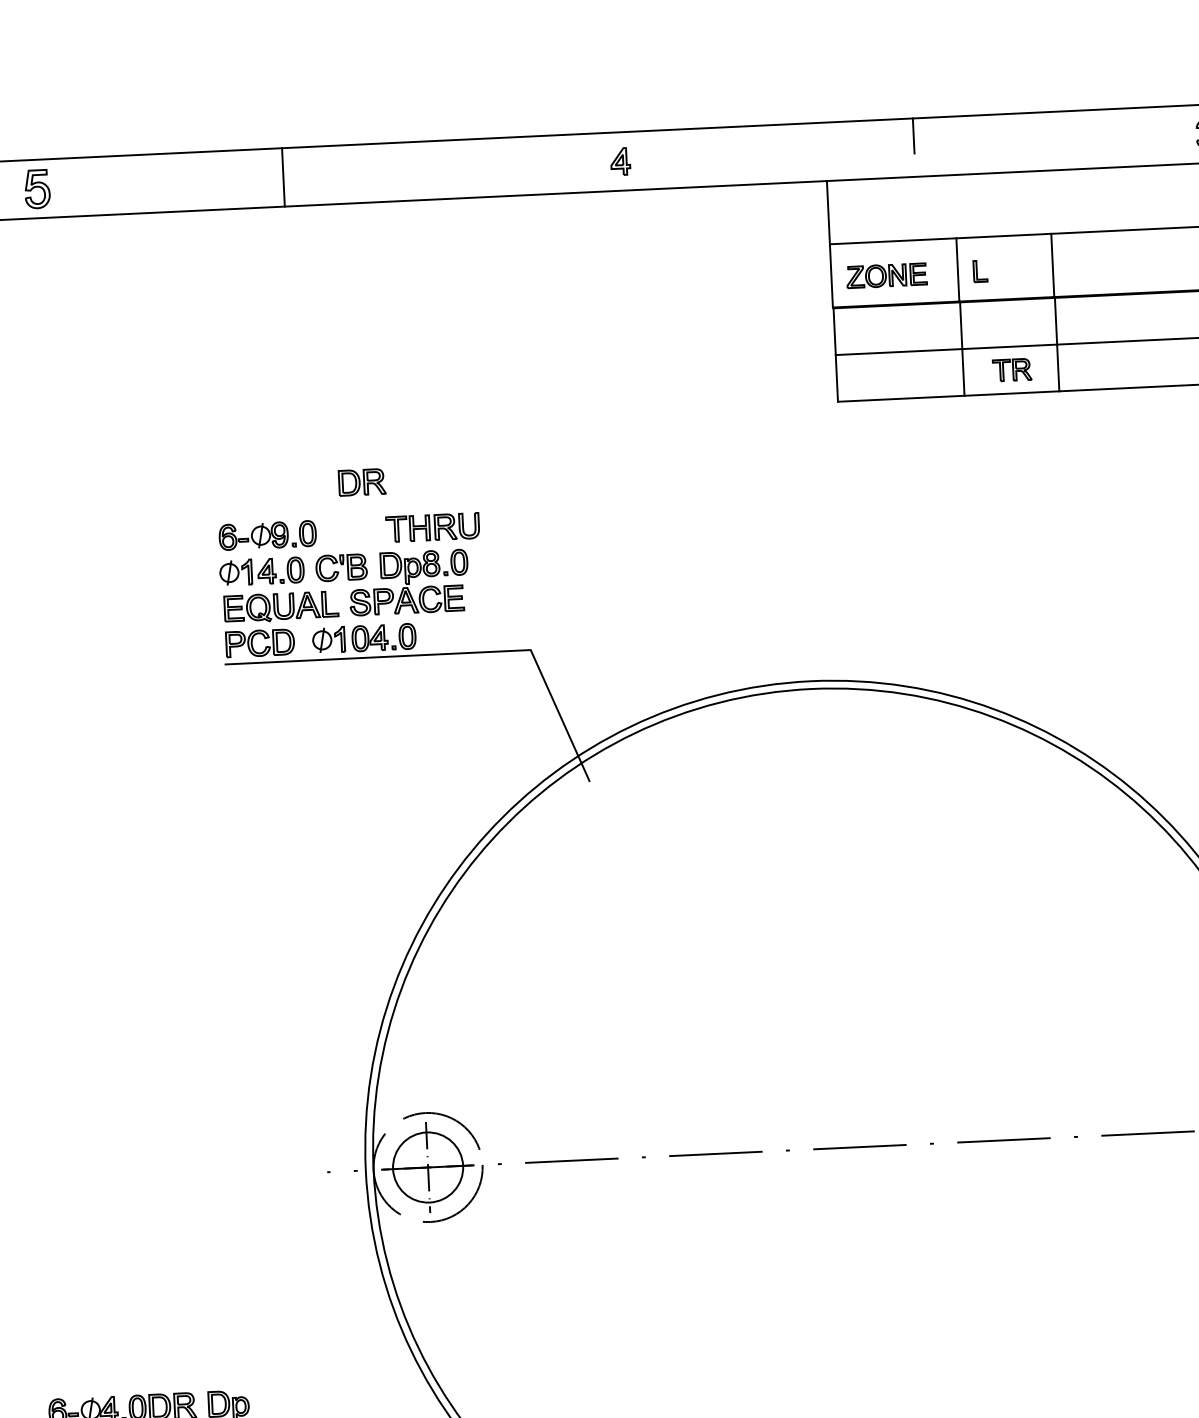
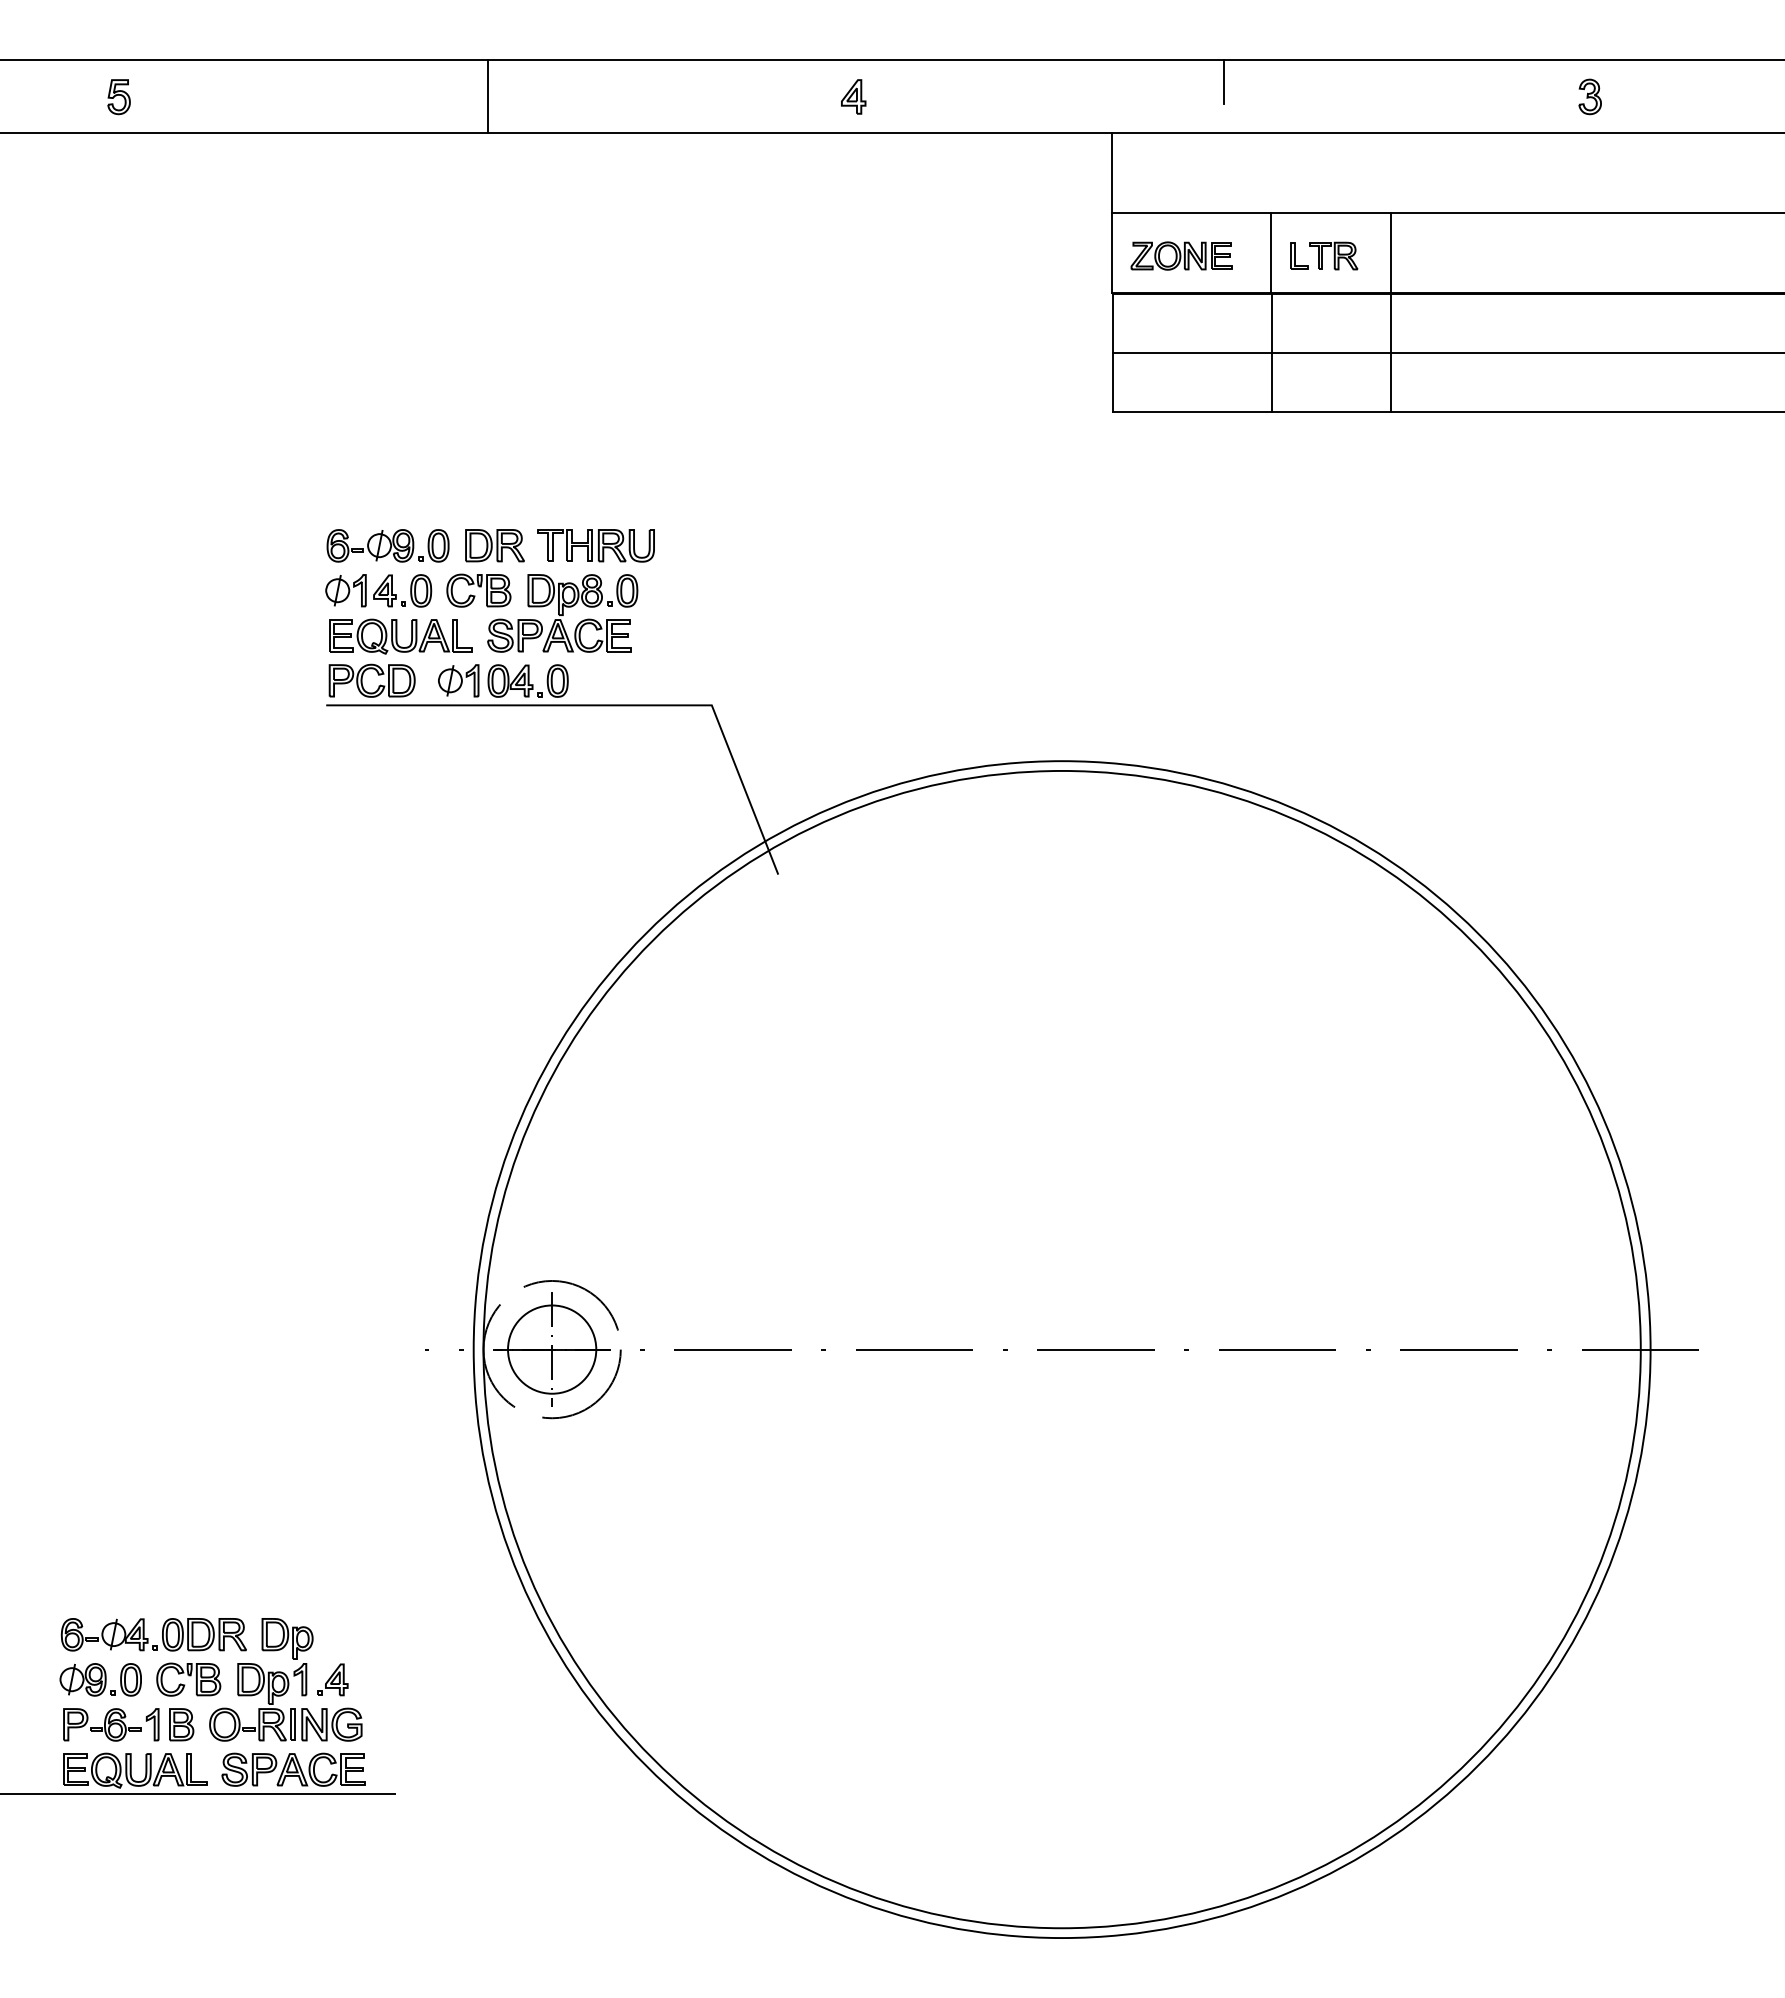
line: (283, 177) -> (488, 96), moved
part: (36, 189) -> (118, 97), size x0.71
part: (1012, 369) -> (1333, 255), moved
part: (361, 482) -> (494, 545), moved

